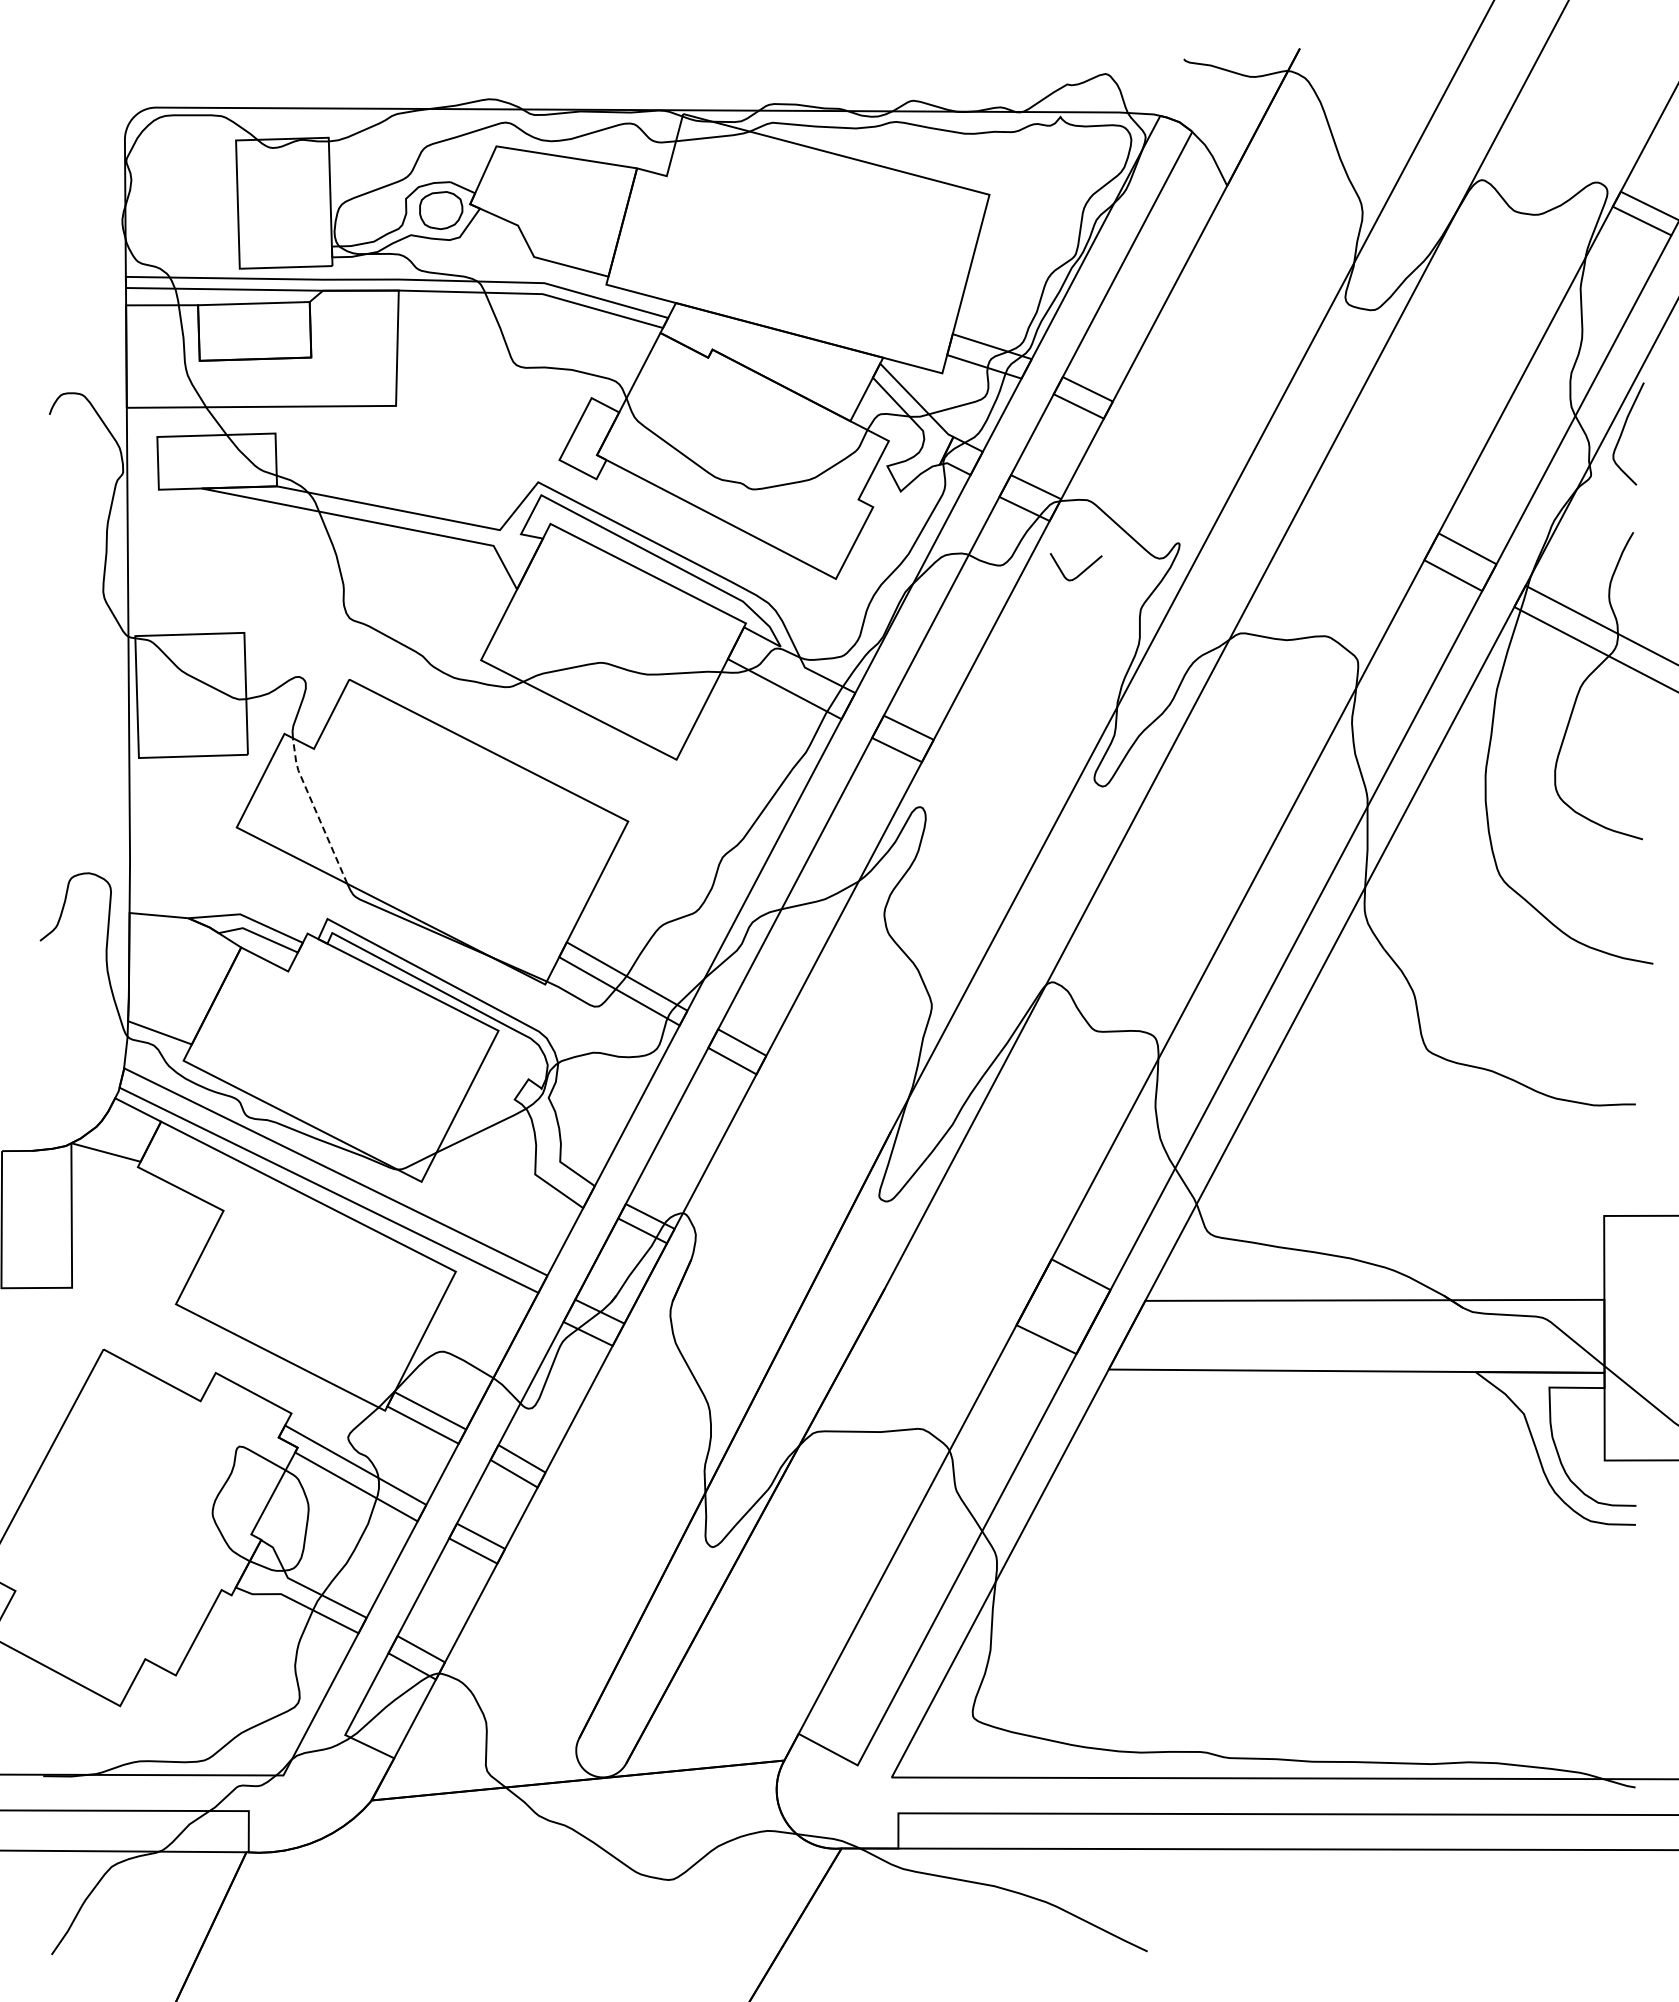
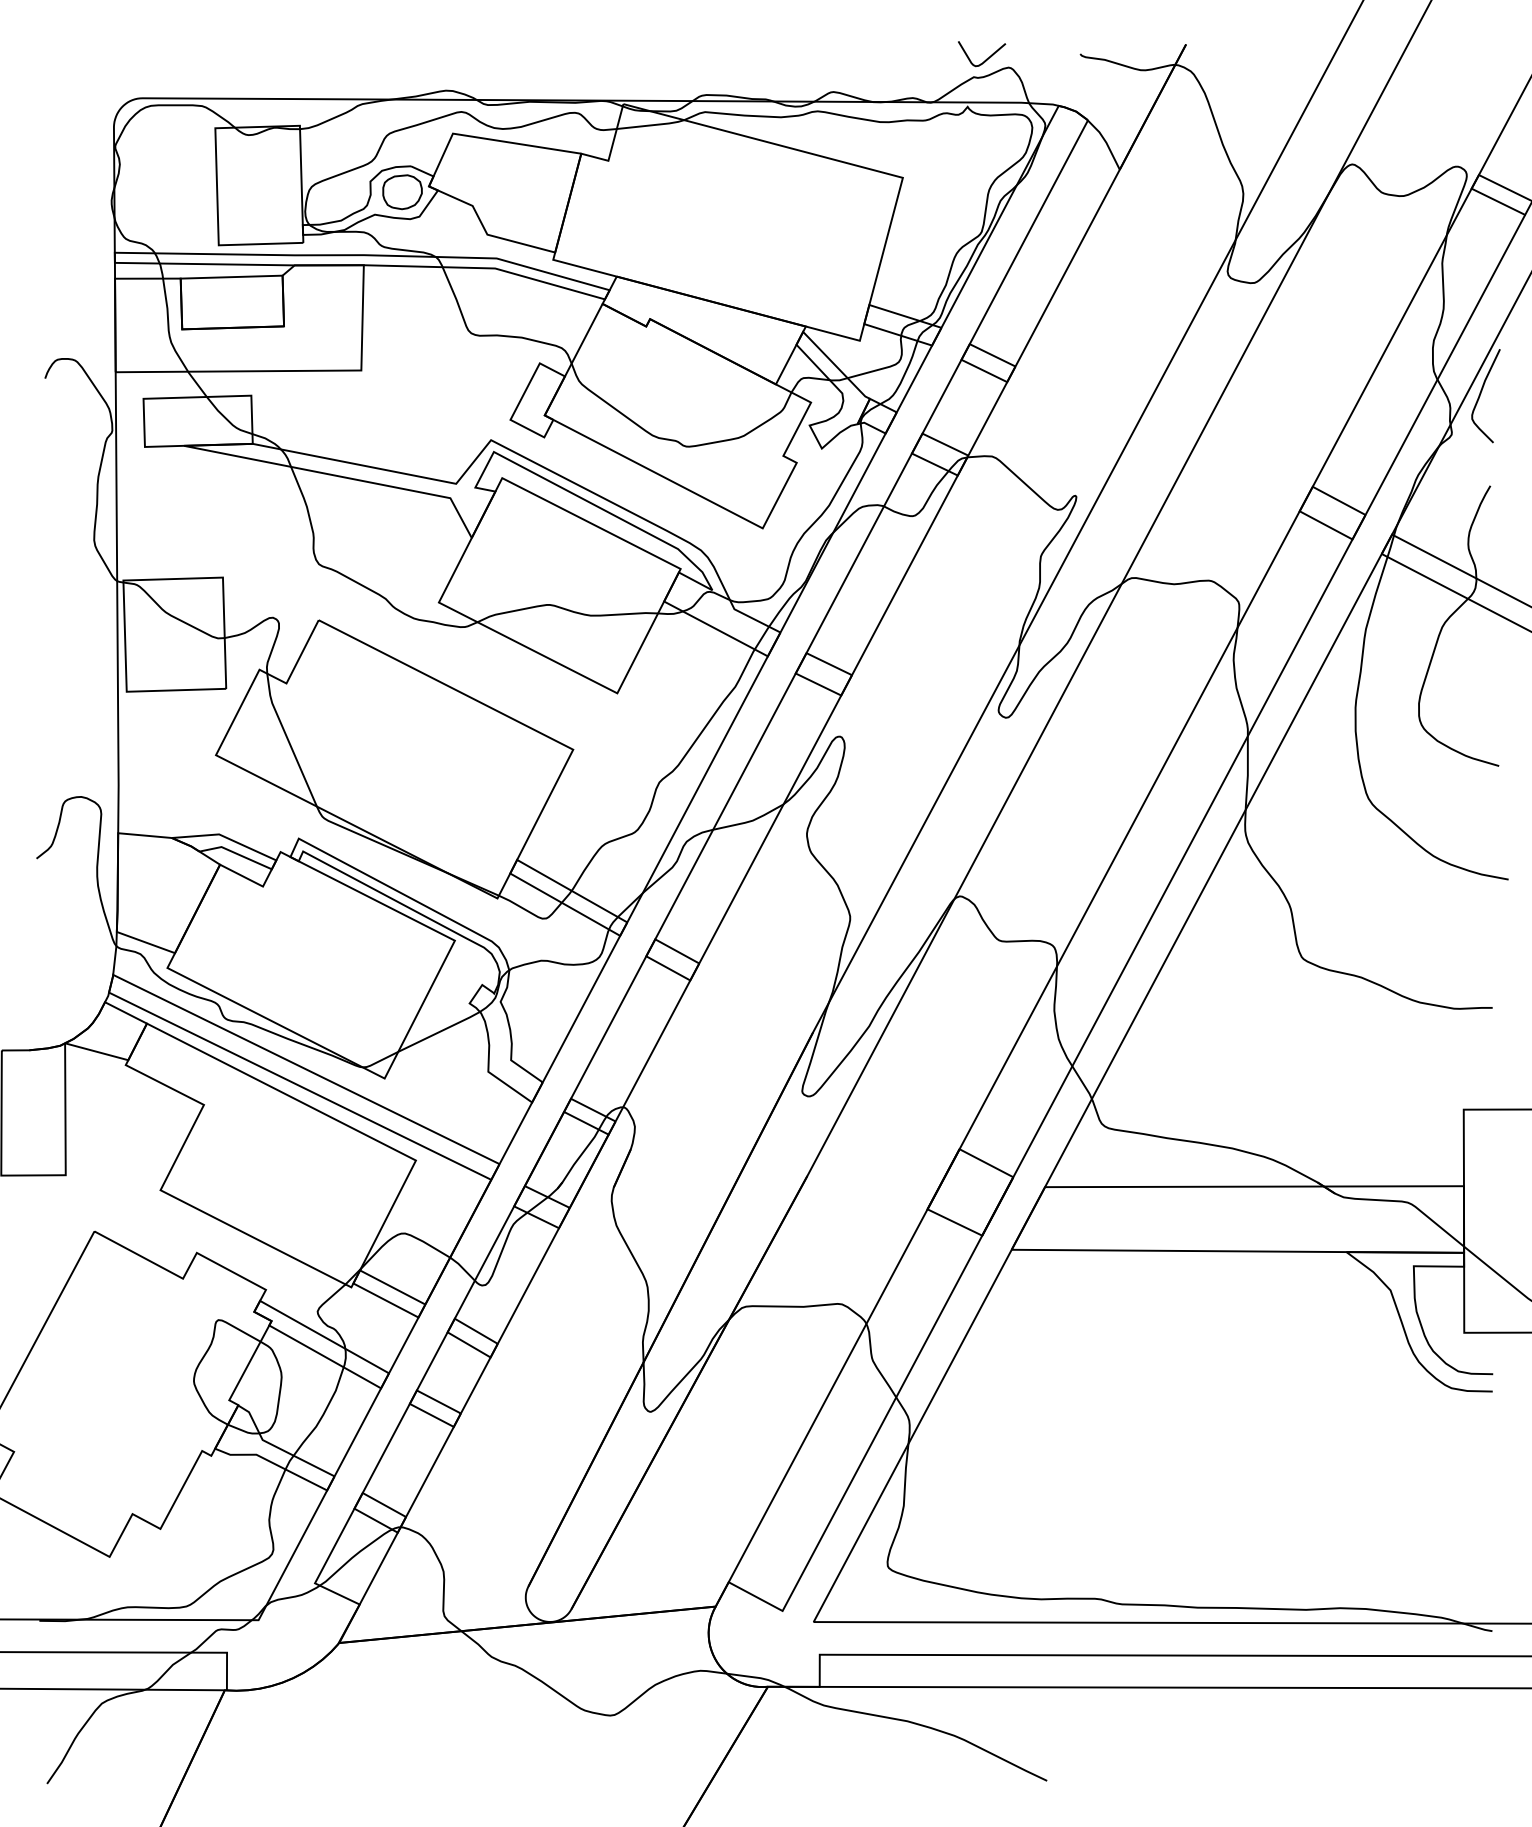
curve: (1079, 573) -> (985, 59), moved
line: (315, 810) -> (287, 739), dashed -> solid

